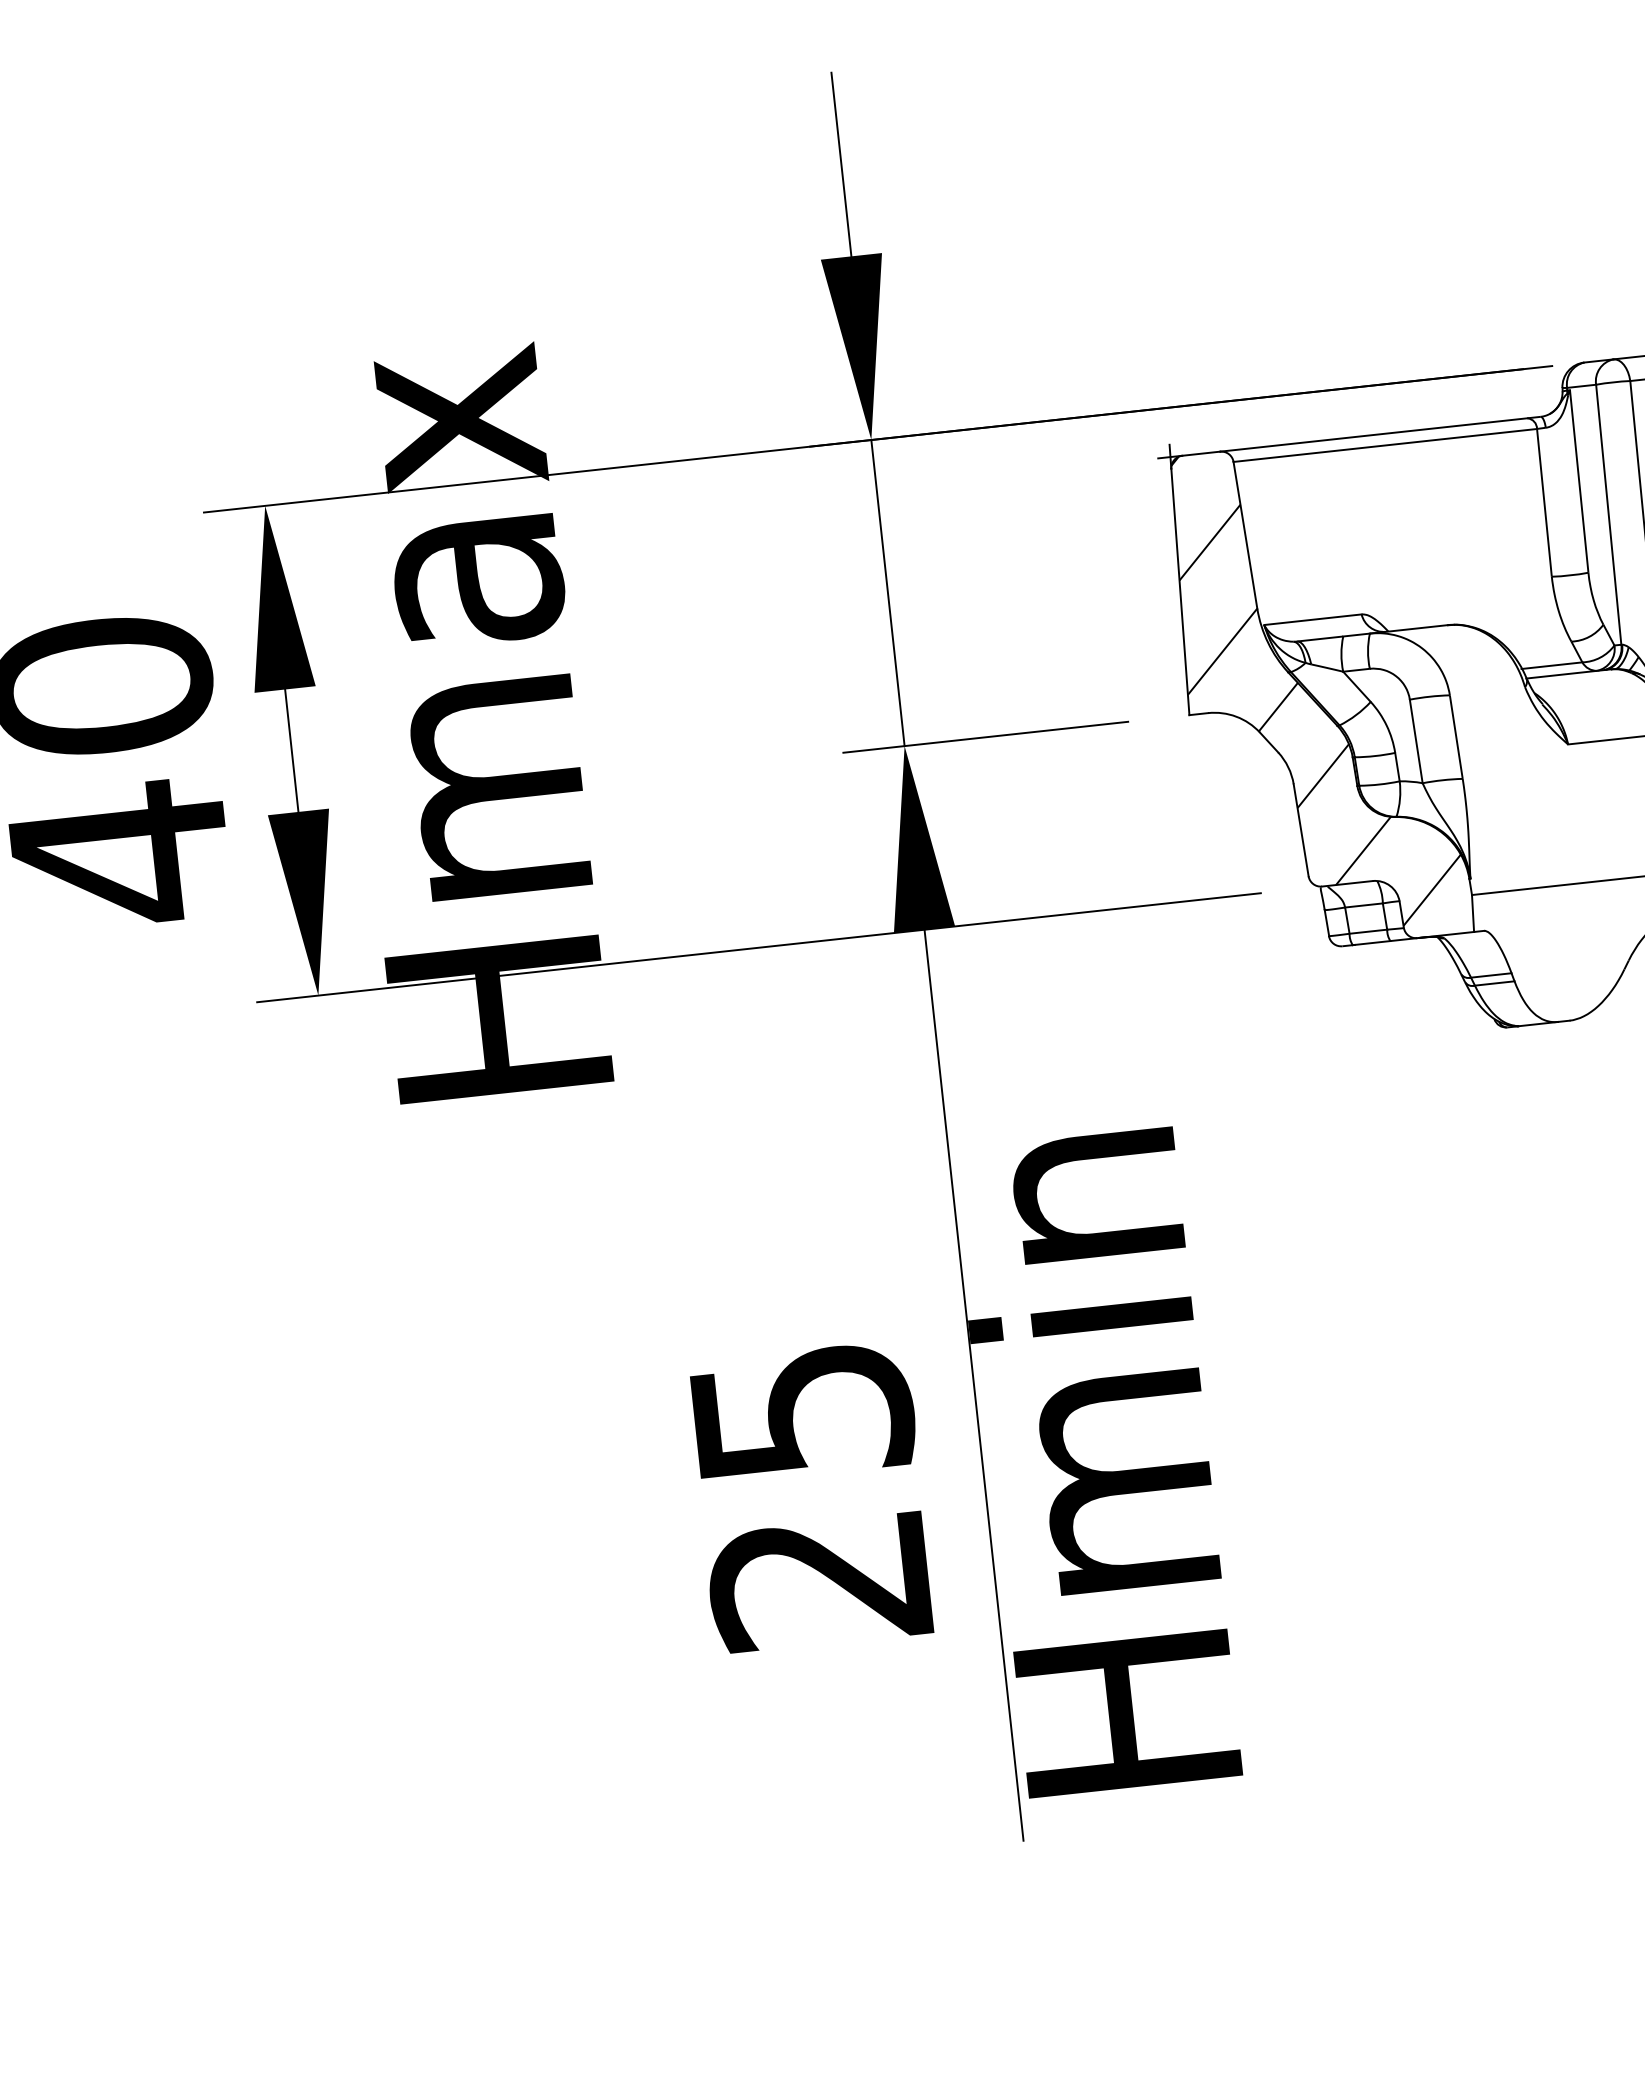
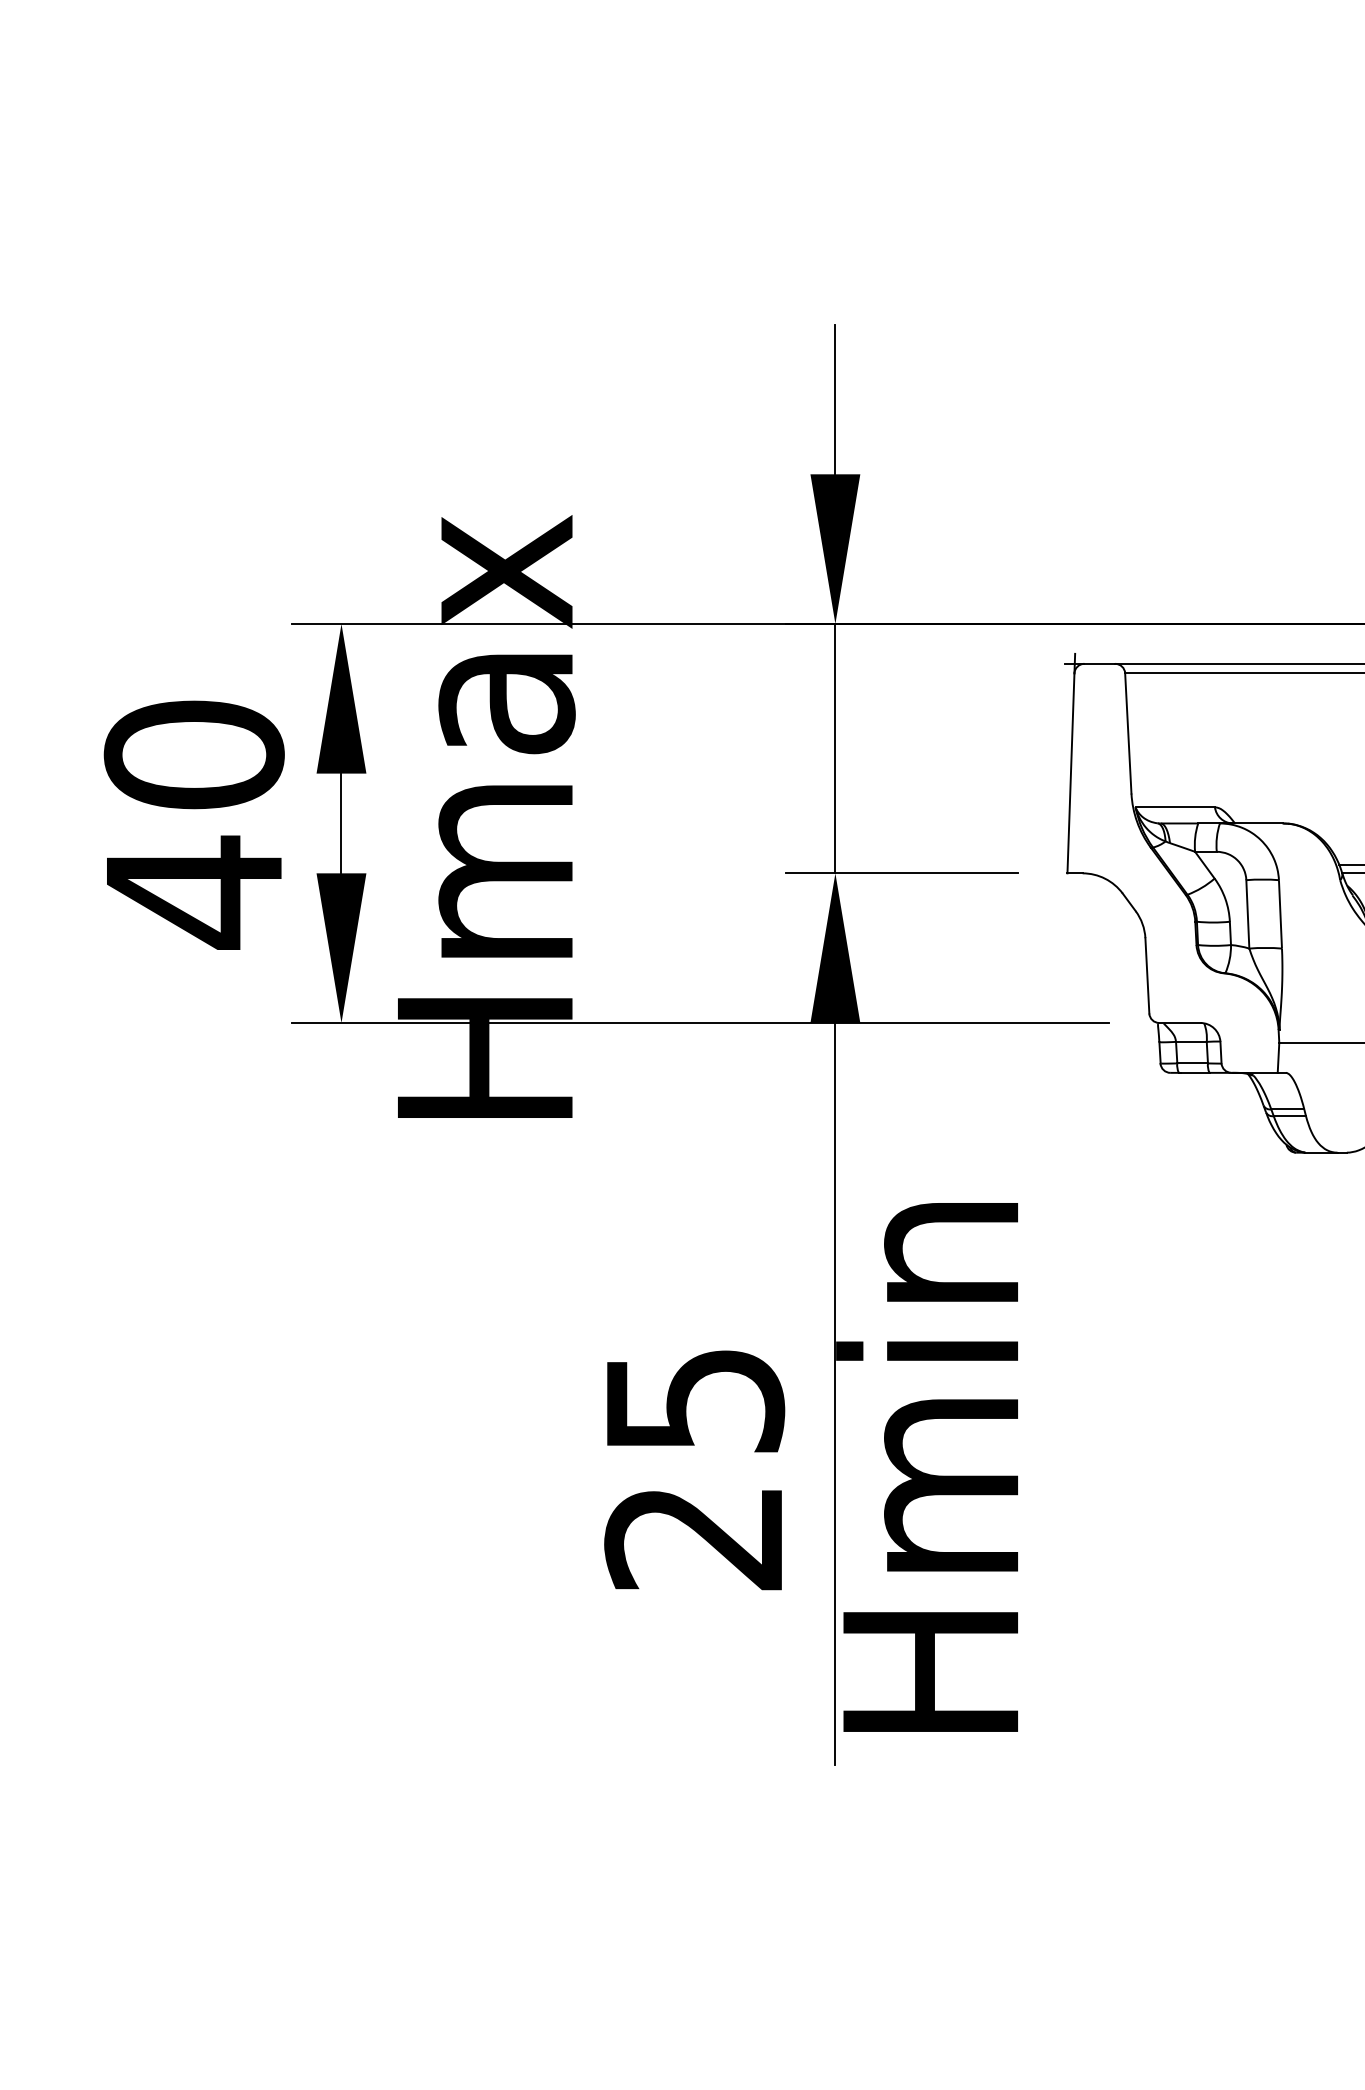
hatch: (1314, 688) -> (1170, 862), removed

